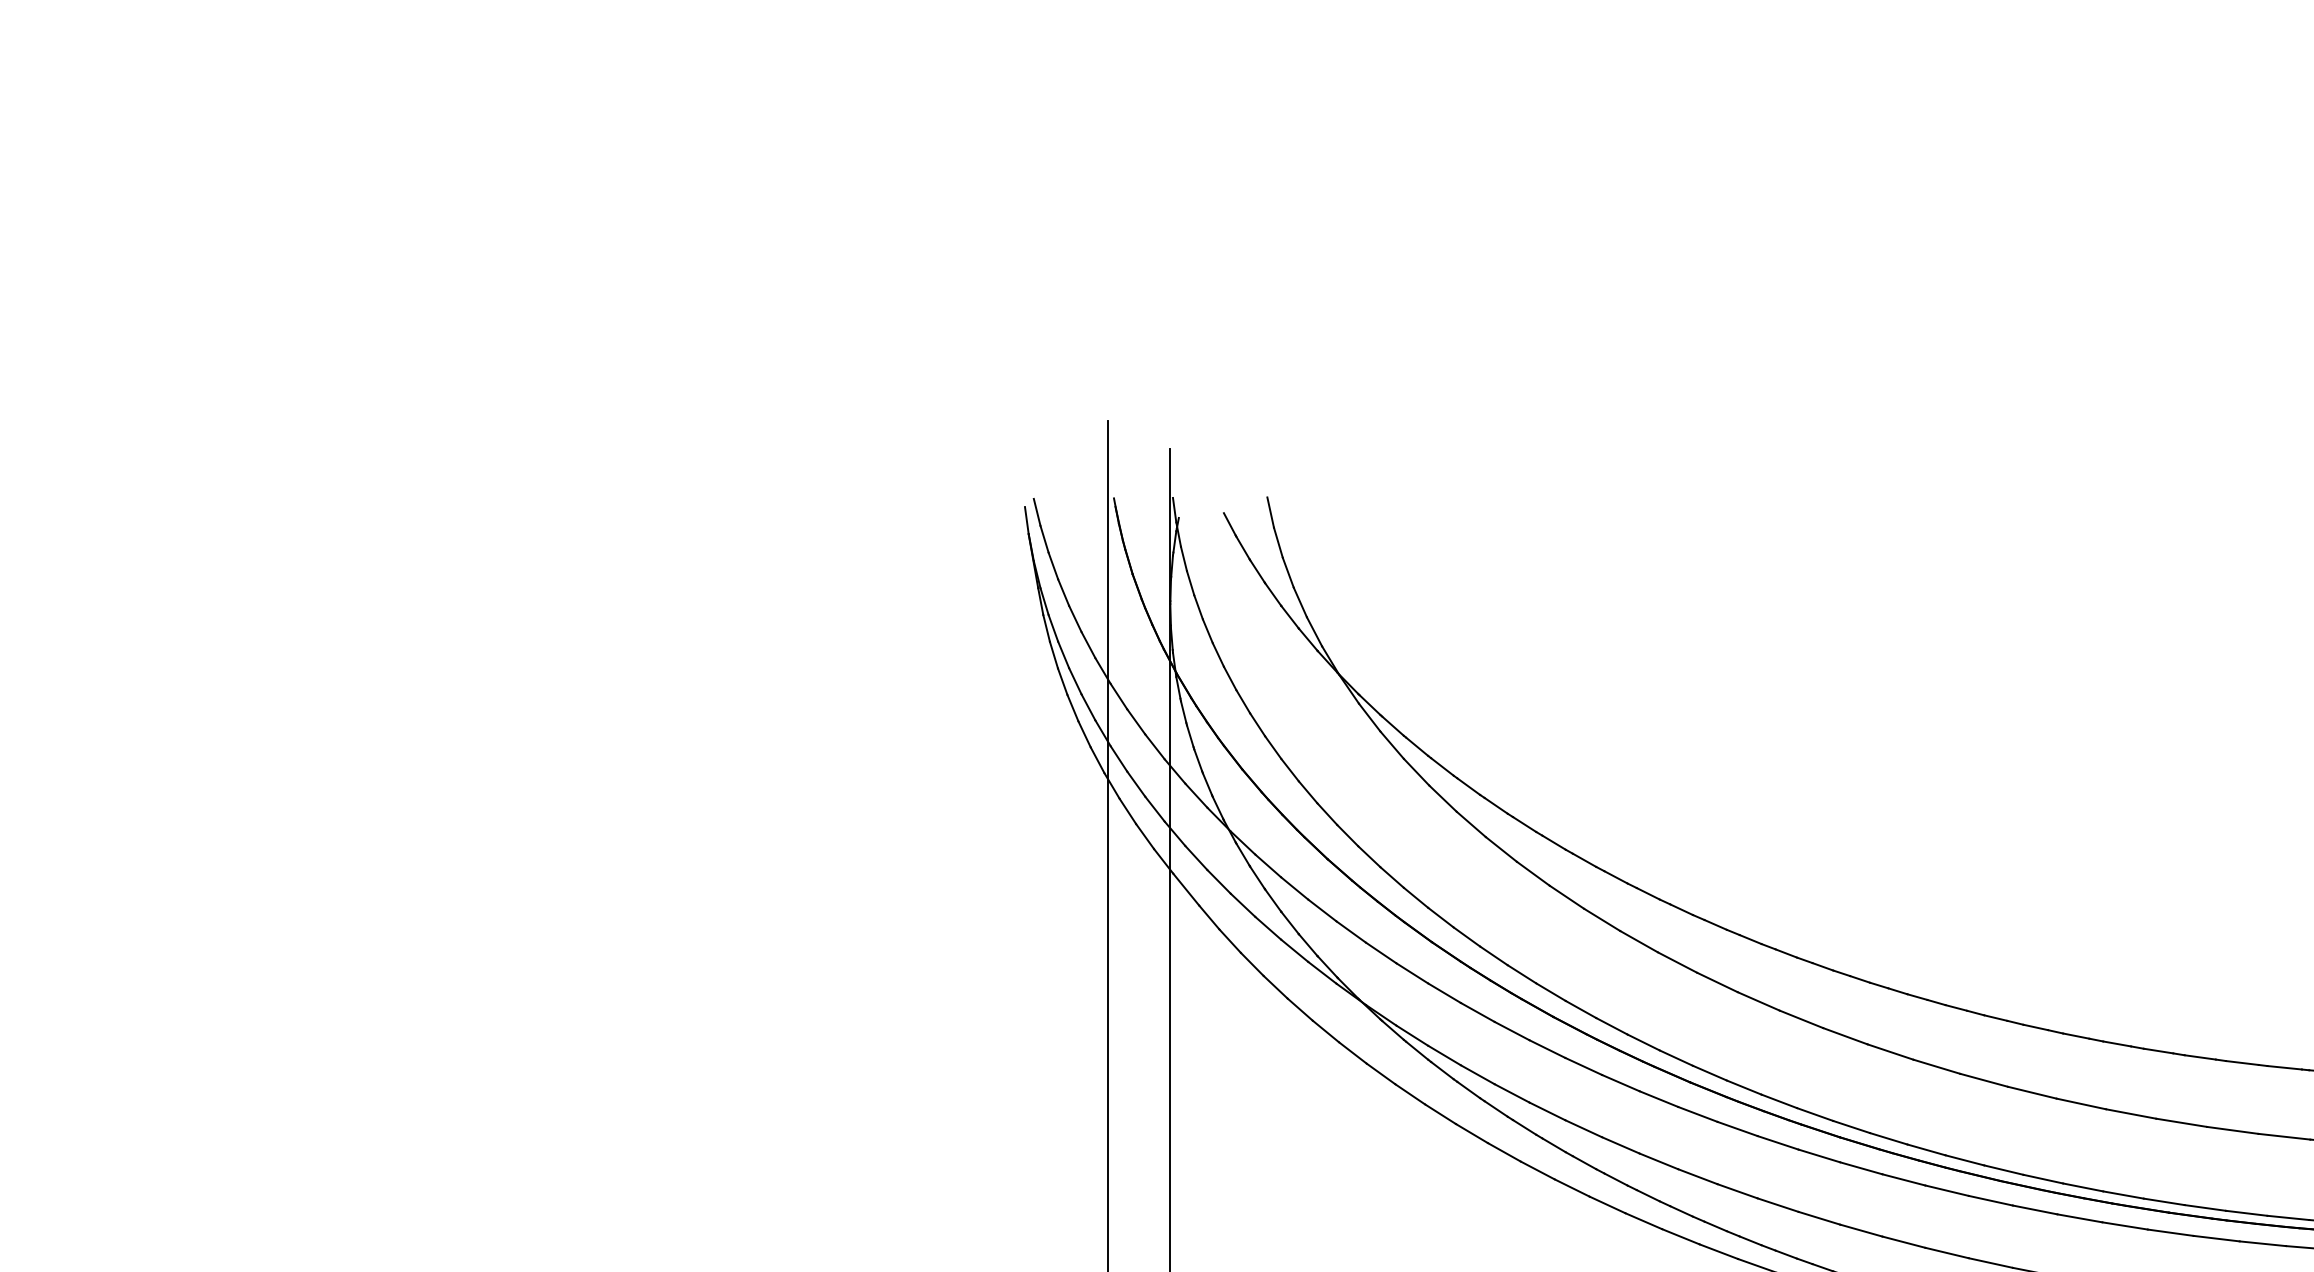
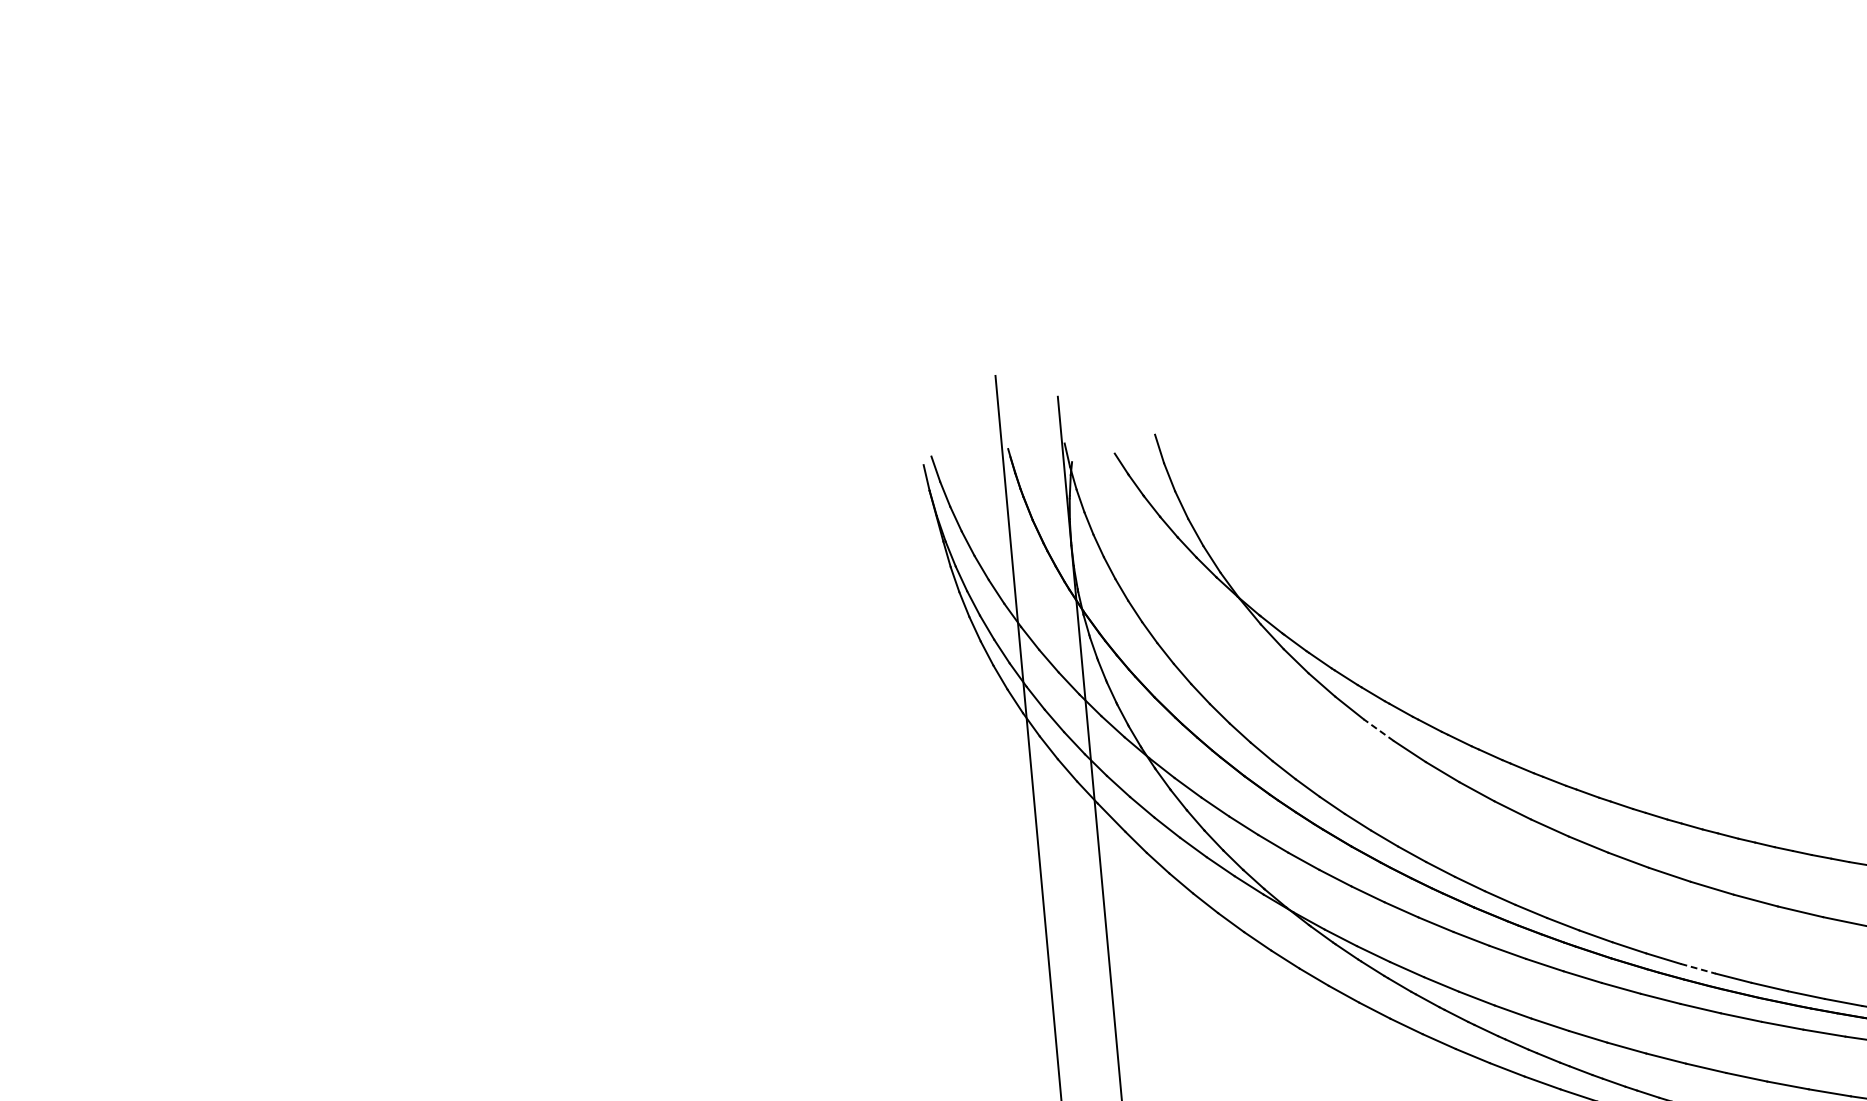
line: (1470, 824) -> (1378, 730), solid -> dashed
line: (1779, 1101) -> (1698, 968), solid -> dashed

